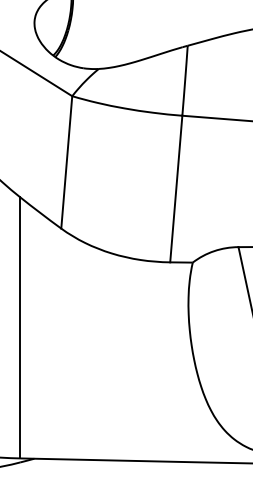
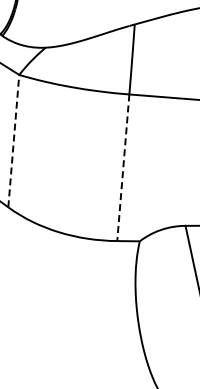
line: (66, 161) -> (13, 140), solid -> dashed
line: (176, 189) -> (123, 168), solid -> dashed

